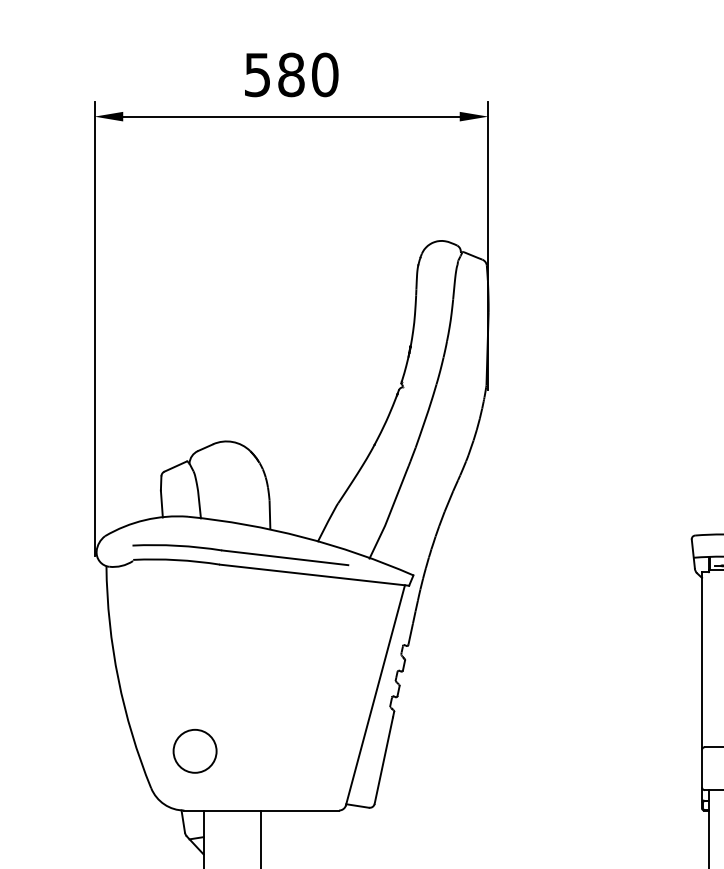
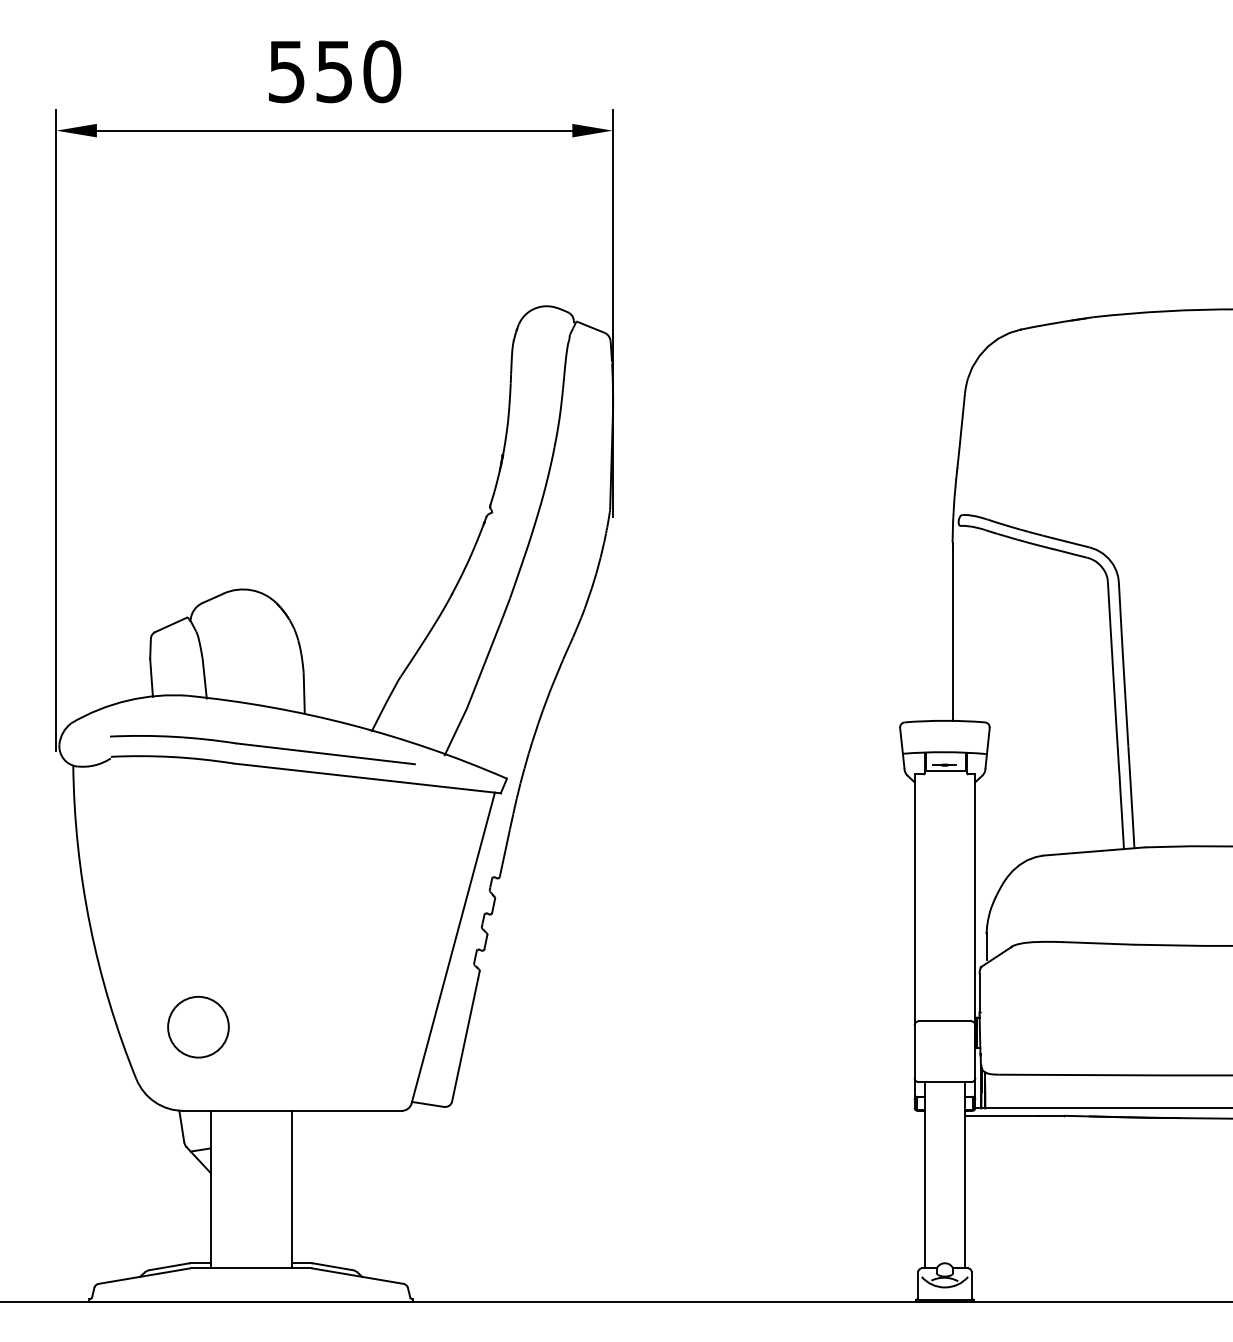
text: (291, 74) -> (334, 71), 580 -> 550

